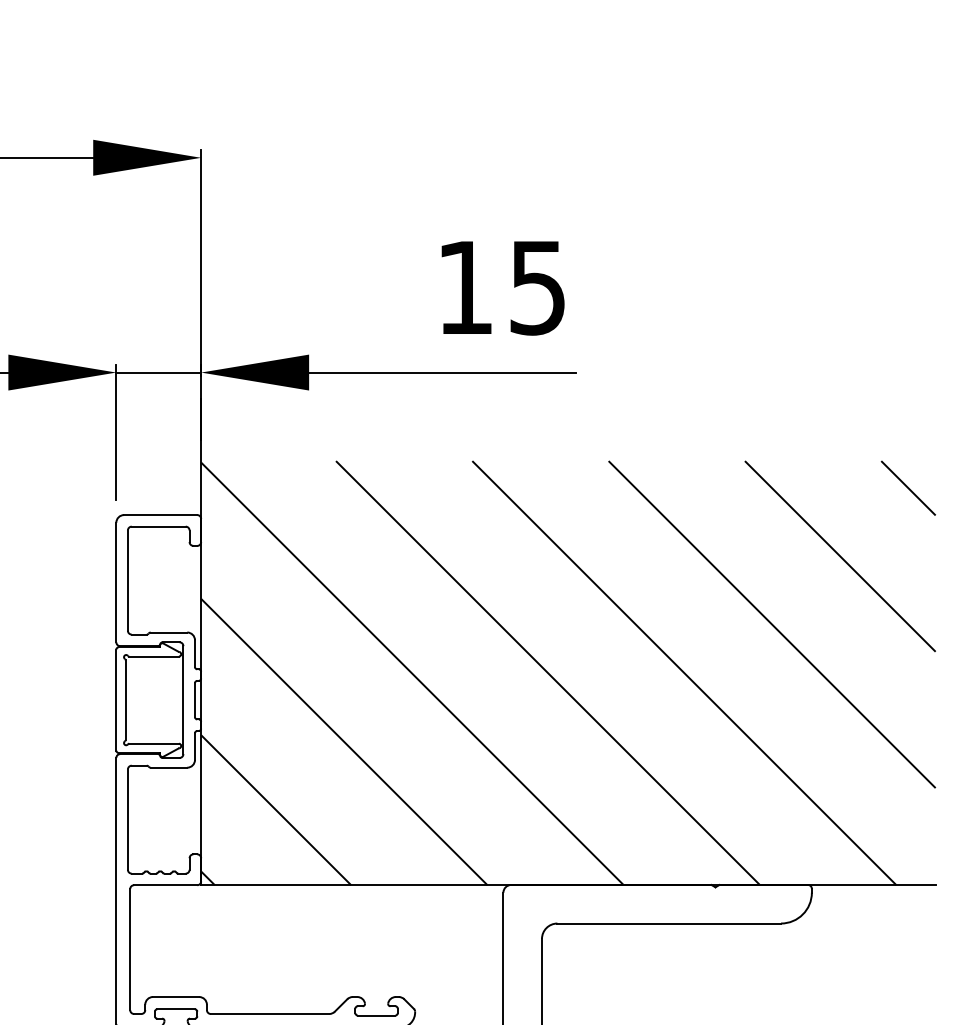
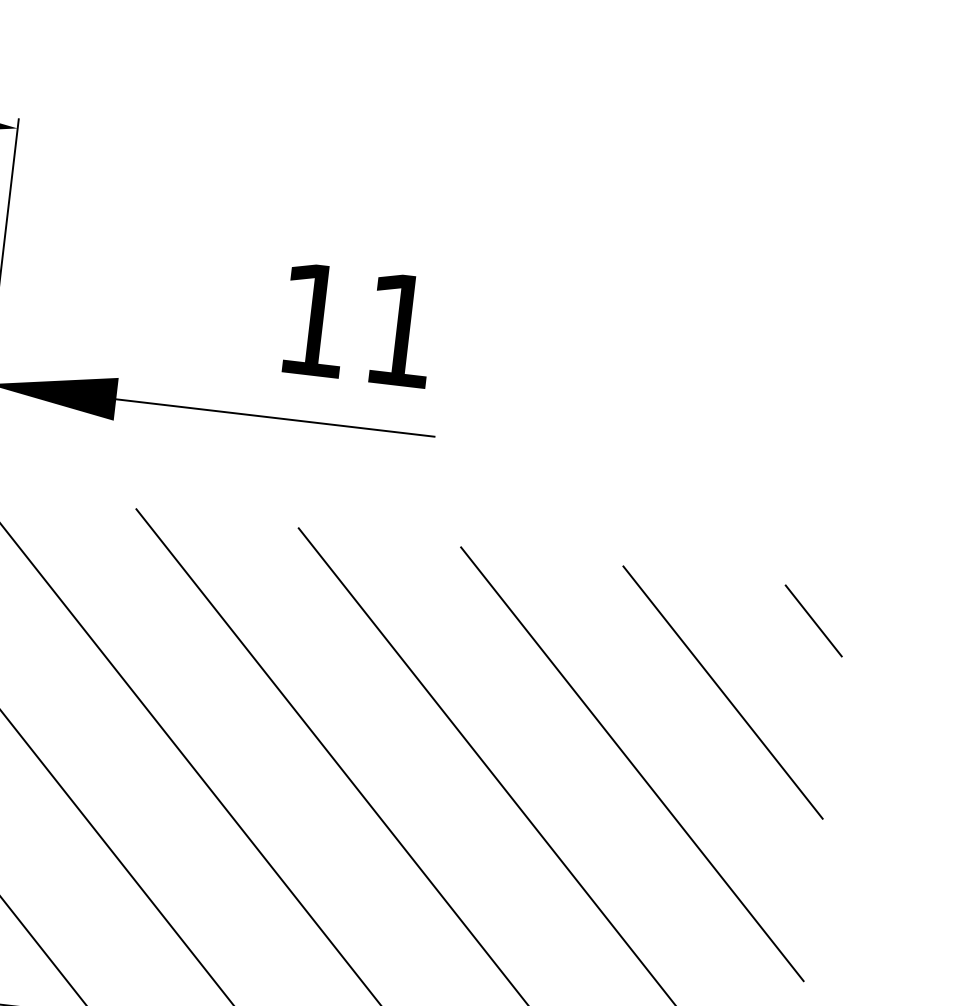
text: (537, 288) -> (399, 331), 15 -> 11

